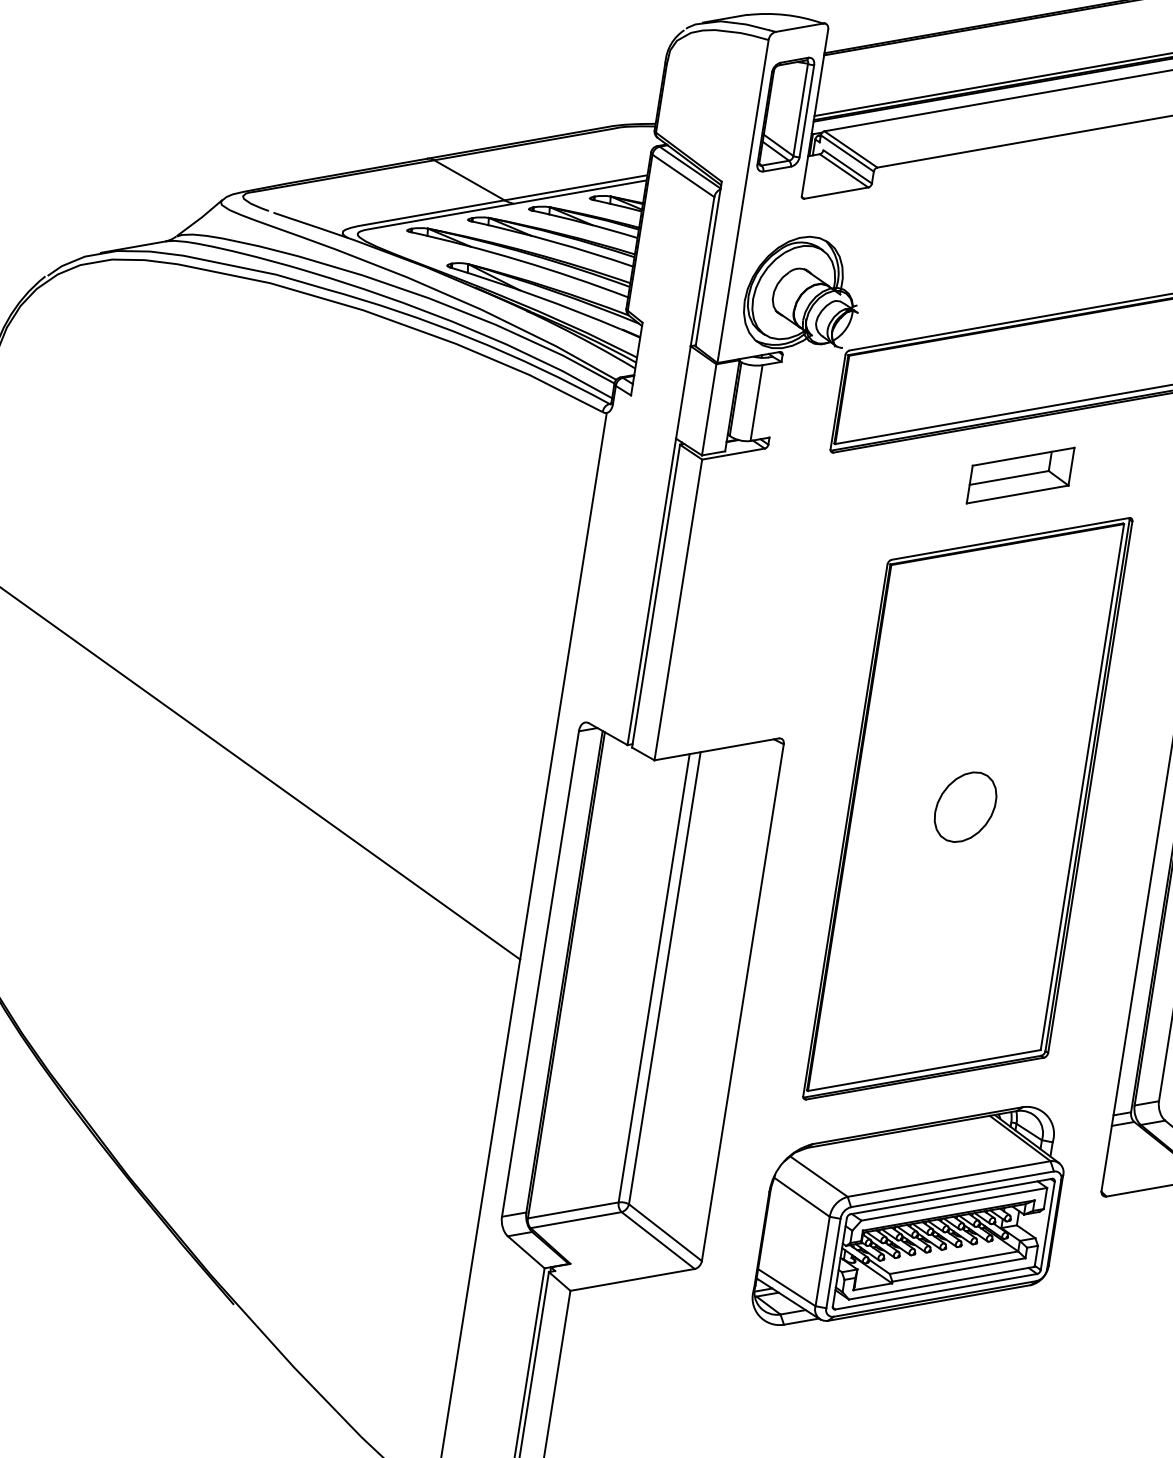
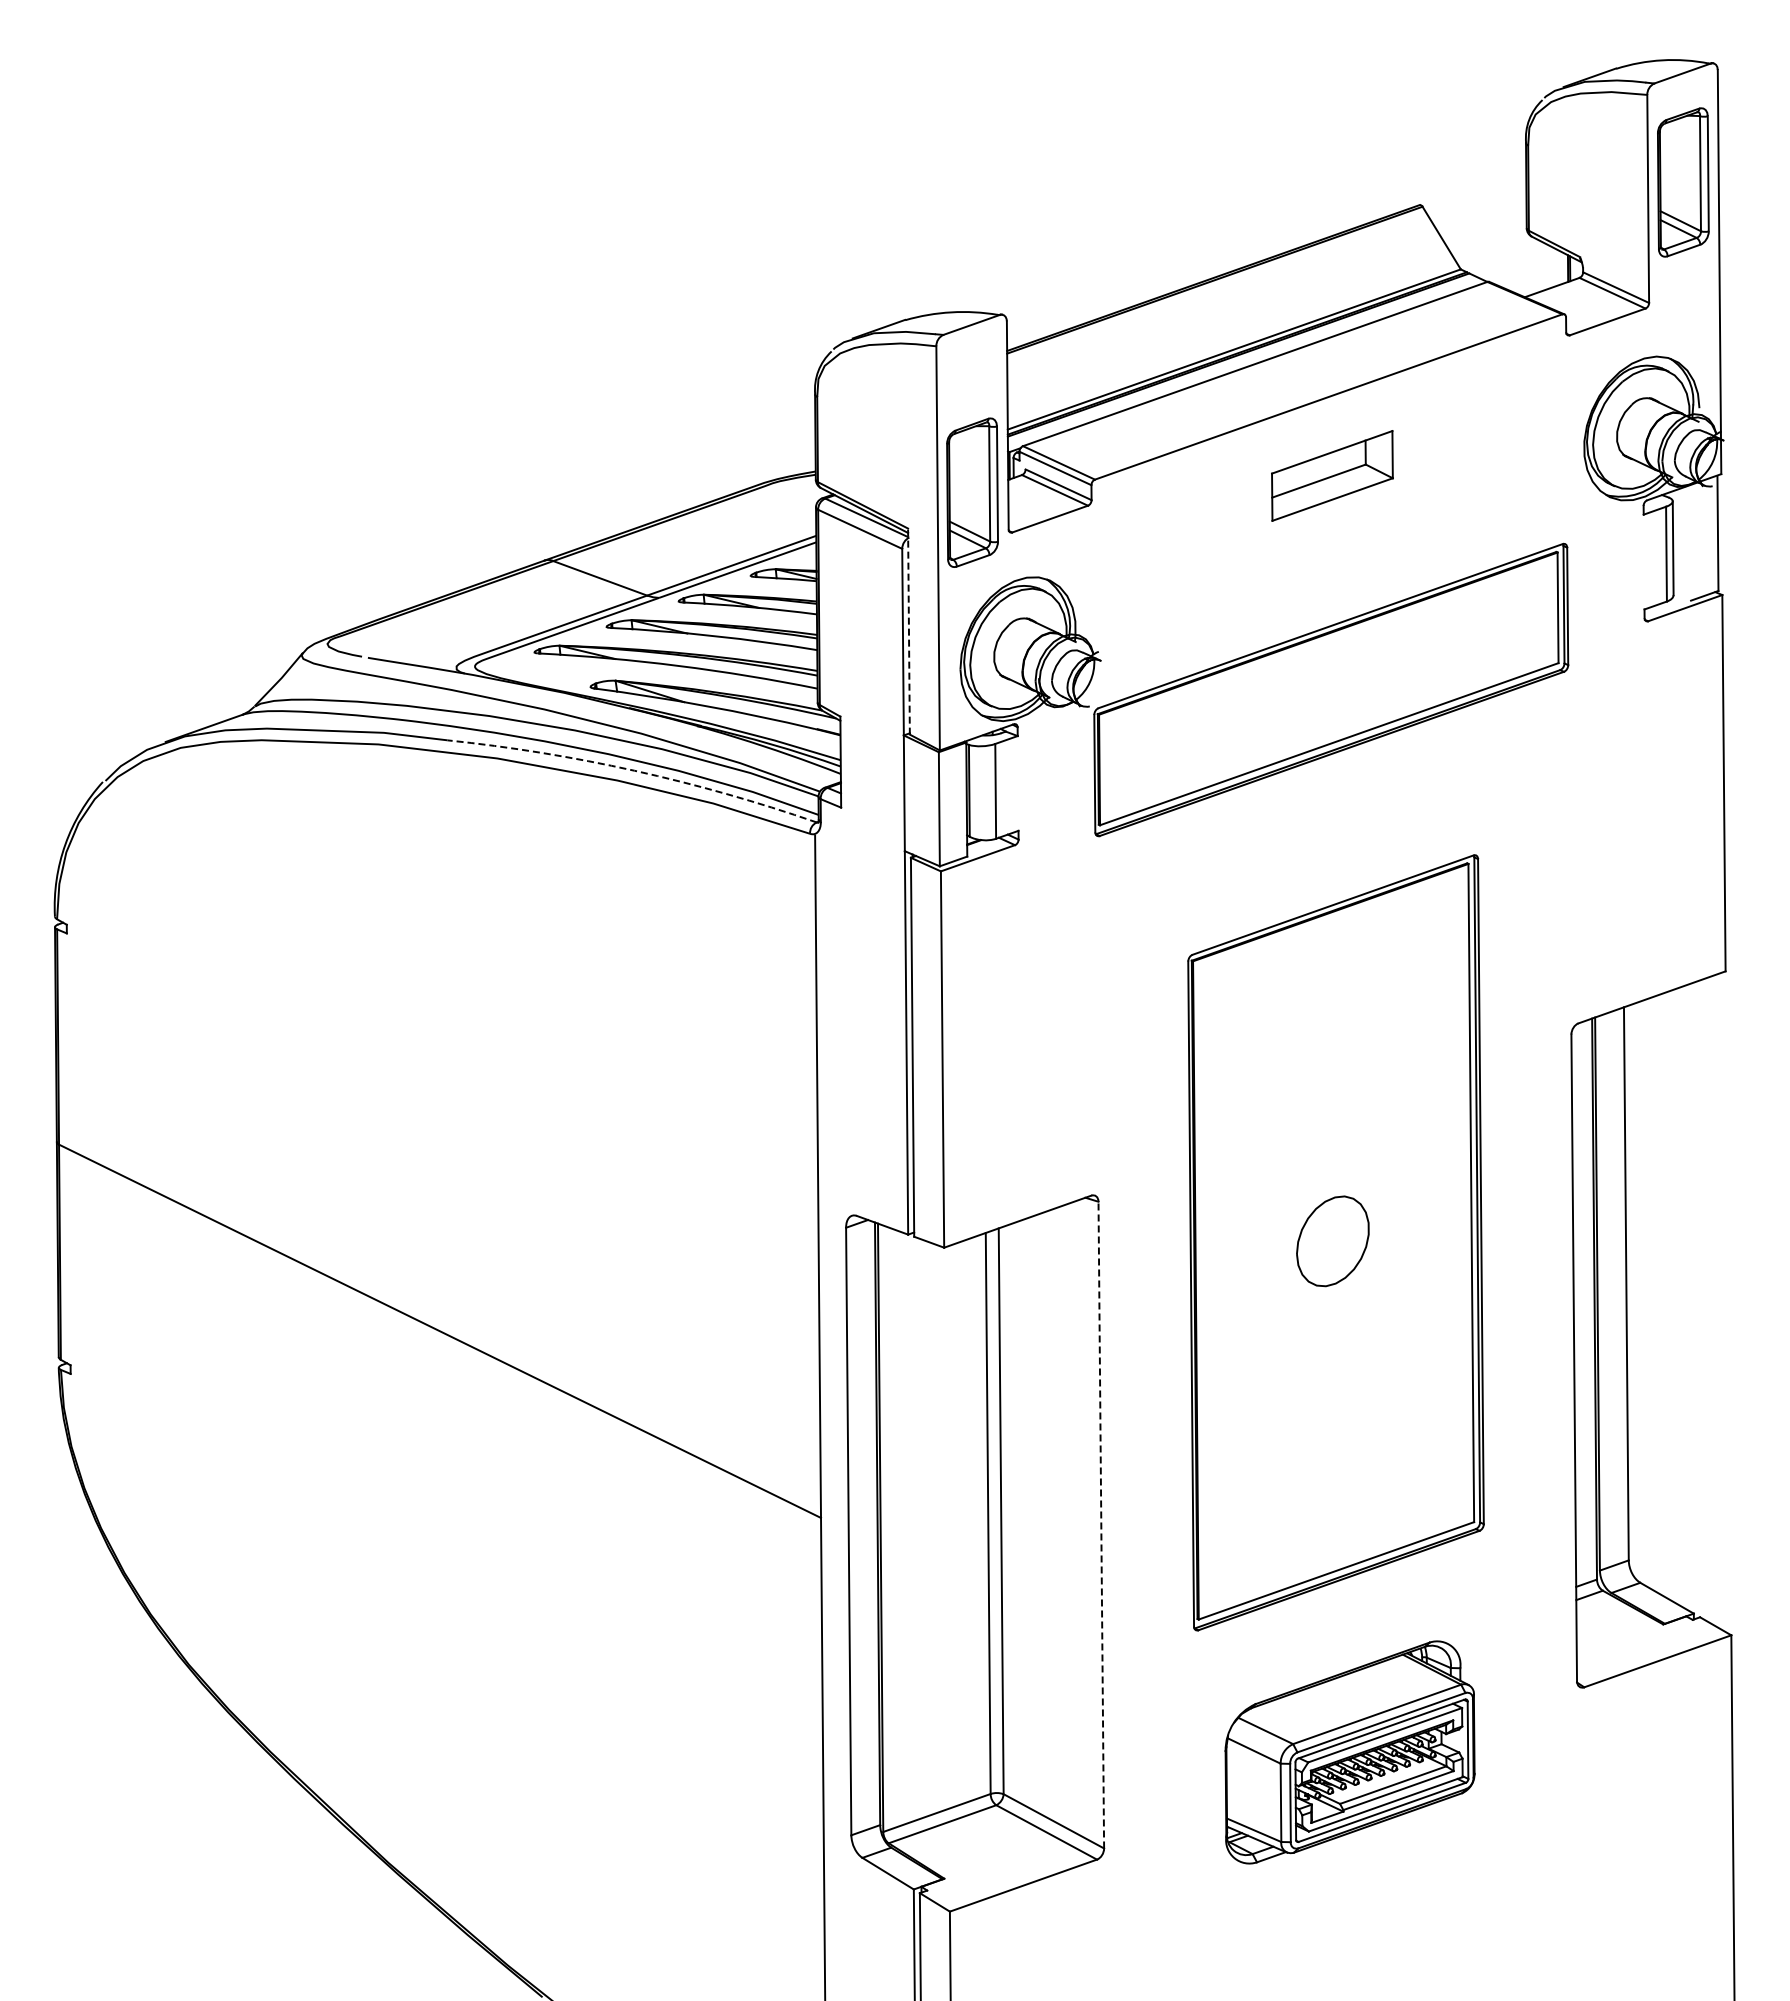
part: (785, 114) -> (972, 492), moved
line: (708, 263) -> (908, 631), solid -> dashed
arc: (471, 338) -> (634, 770), solid -> dashed
part: (1020, 475) -> (1332, 475), moved
line: (743, 1002) -> (1101, 1524), solid -> dashed
part: (910, 1217) -> (1349, 1752), size x0.7

